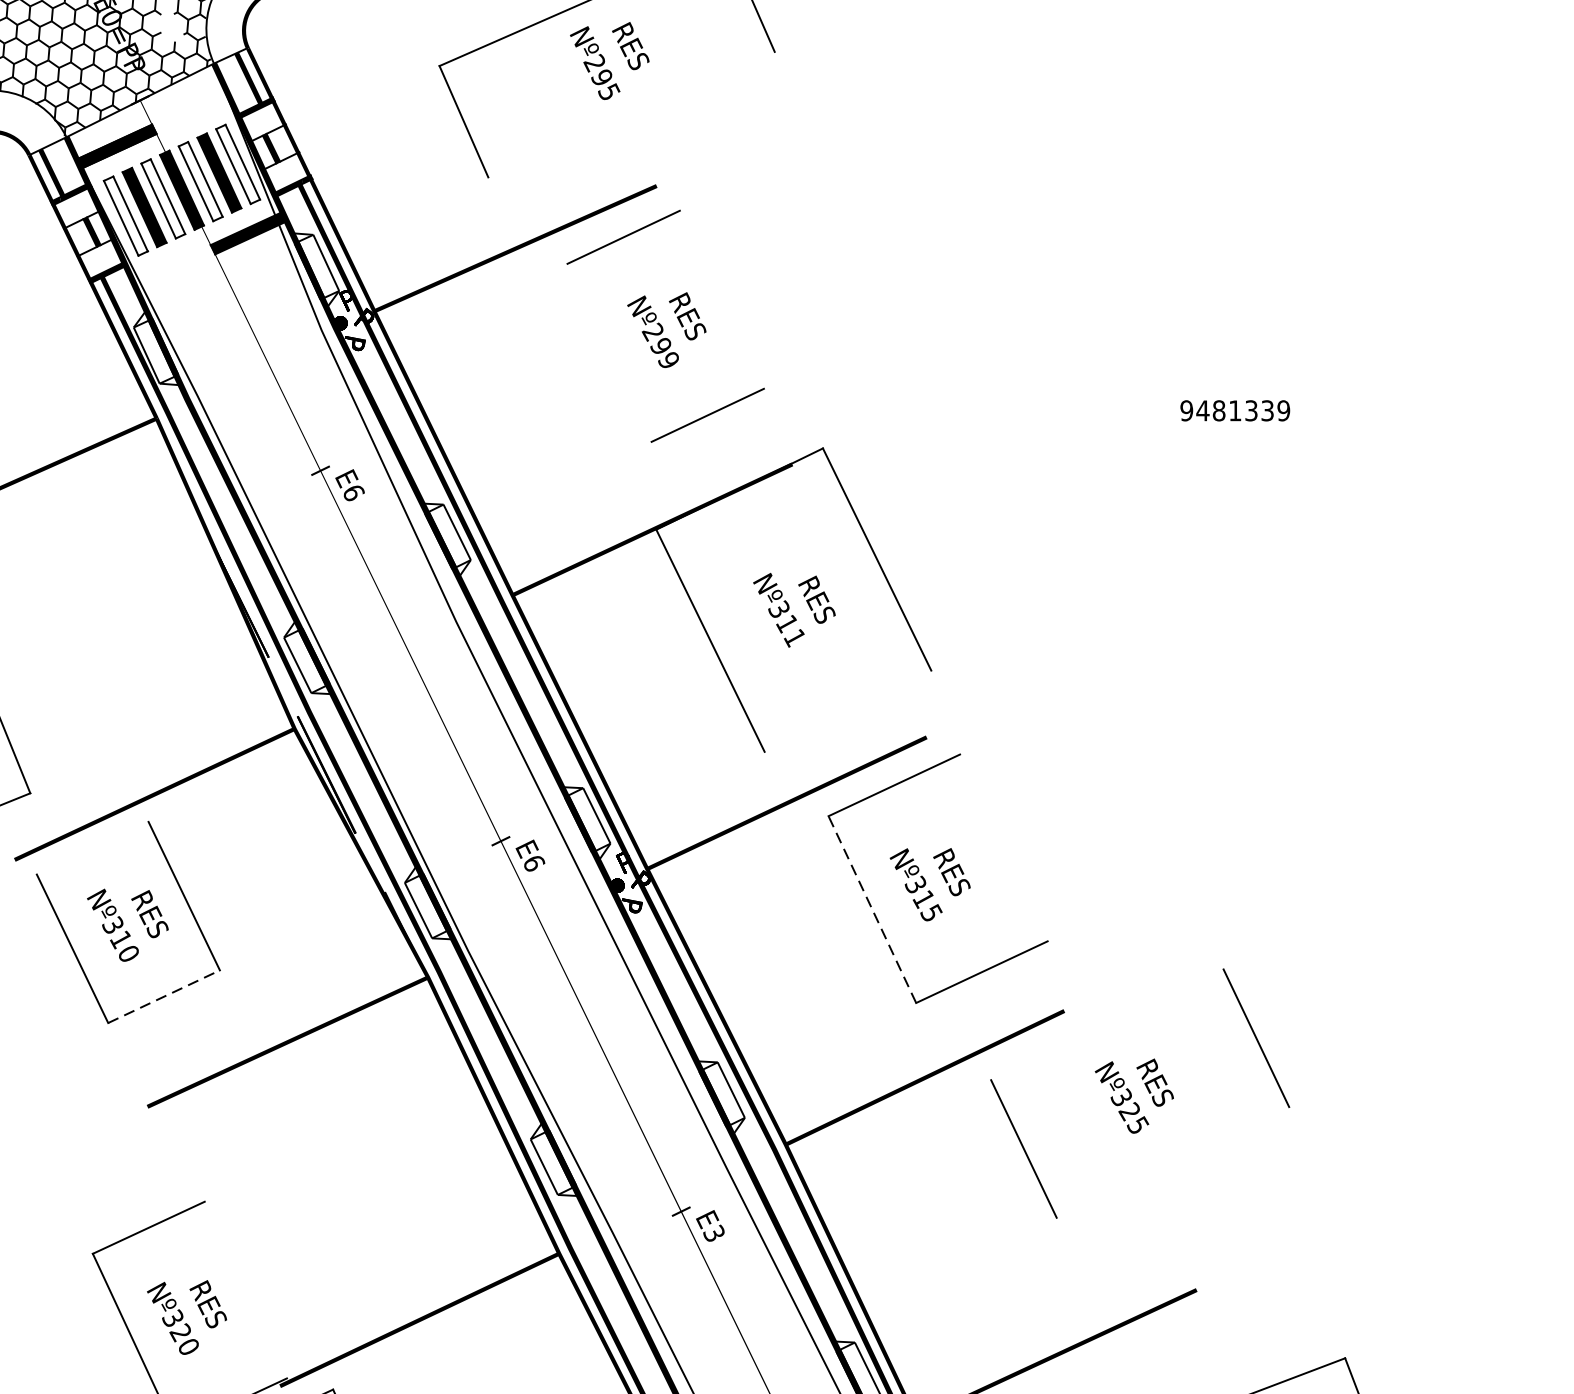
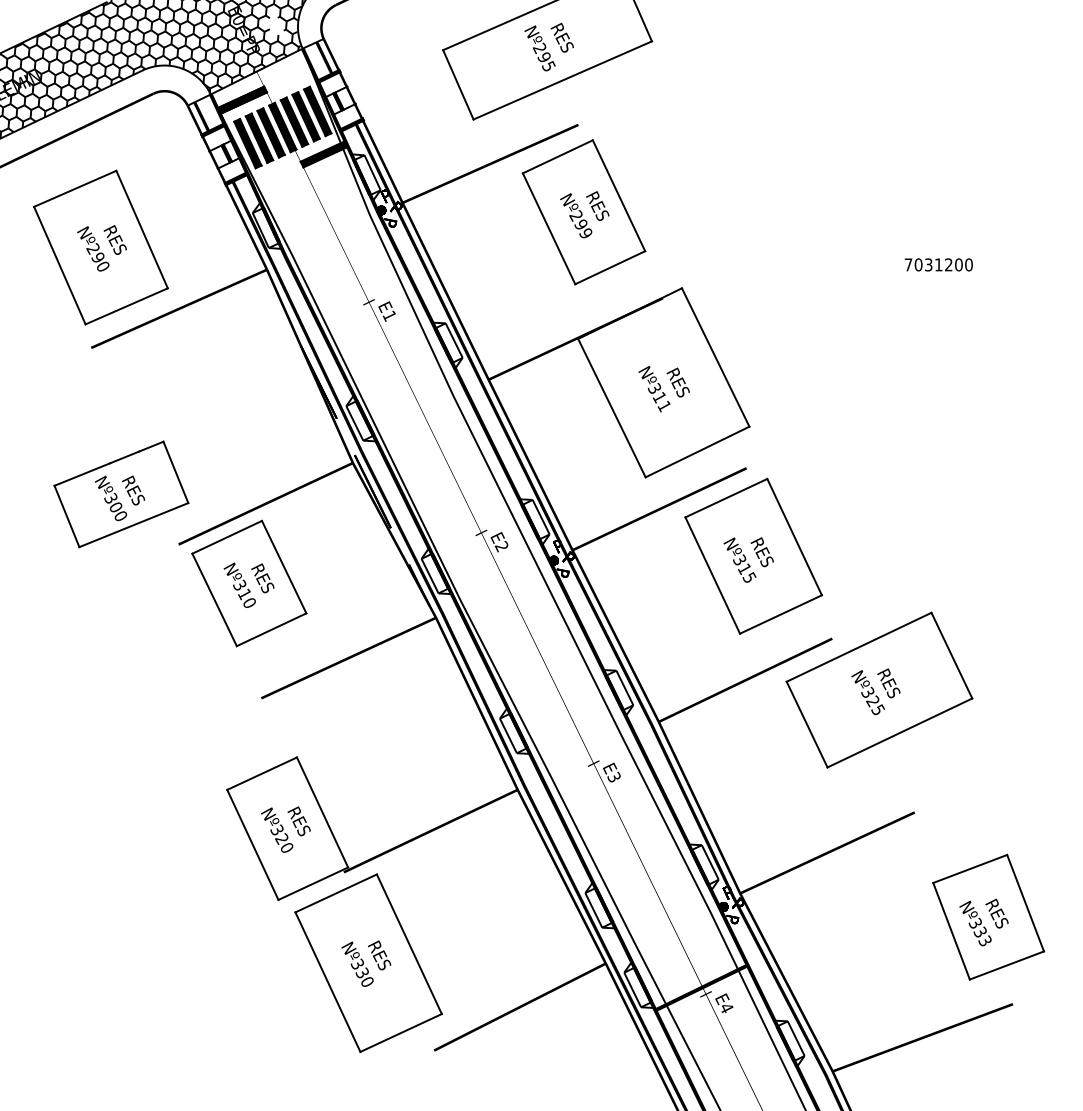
line: (631, 114) -> (562, 80), added
fill: (237, 164) -> (317, 111), added
fill: (200, 180) -> (294, 121), added
fill: (162, 198) -> (270, 132), added
fill: (125, 215) -> (247, 143), added
line: (721, 299) -> (618, 195), added
line: (608, 352) -> (548, 228), added
text: (1234, 410) -> (938, 264), 9481339 -> 7031200
text: (353, 492) -> (389, 315), E6 -> E1
line: (847, 710) -> (697, 451), added
line: (91, 846) -> (226, 536), added
line: (1003, 846) -> (794, 536), added
text: (533, 862) -> (501, 546), E6 -> E2
line: (872, 909) -> (712, 575), dashed -> solid
line: (165, 996) -> (272, 629), dashed -> solid
line: (1106, 1023) -> (858, 646), added
line: (1172, 1161) -> (899, 732), added
line: (245, 1290) -> (322, 812), added

